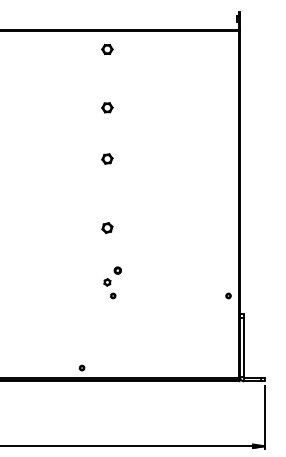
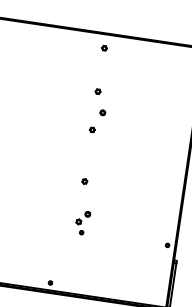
part: (107, 49) -> (104, 48), size x0.62
part: (107, 107) -> (98, 91), size x0.62
part: (117, 134) -> (102, 112), added
part: (107, 158) -> (92, 129), size x0.62
part: (107, 228) -> (84, 181), size x0.62

